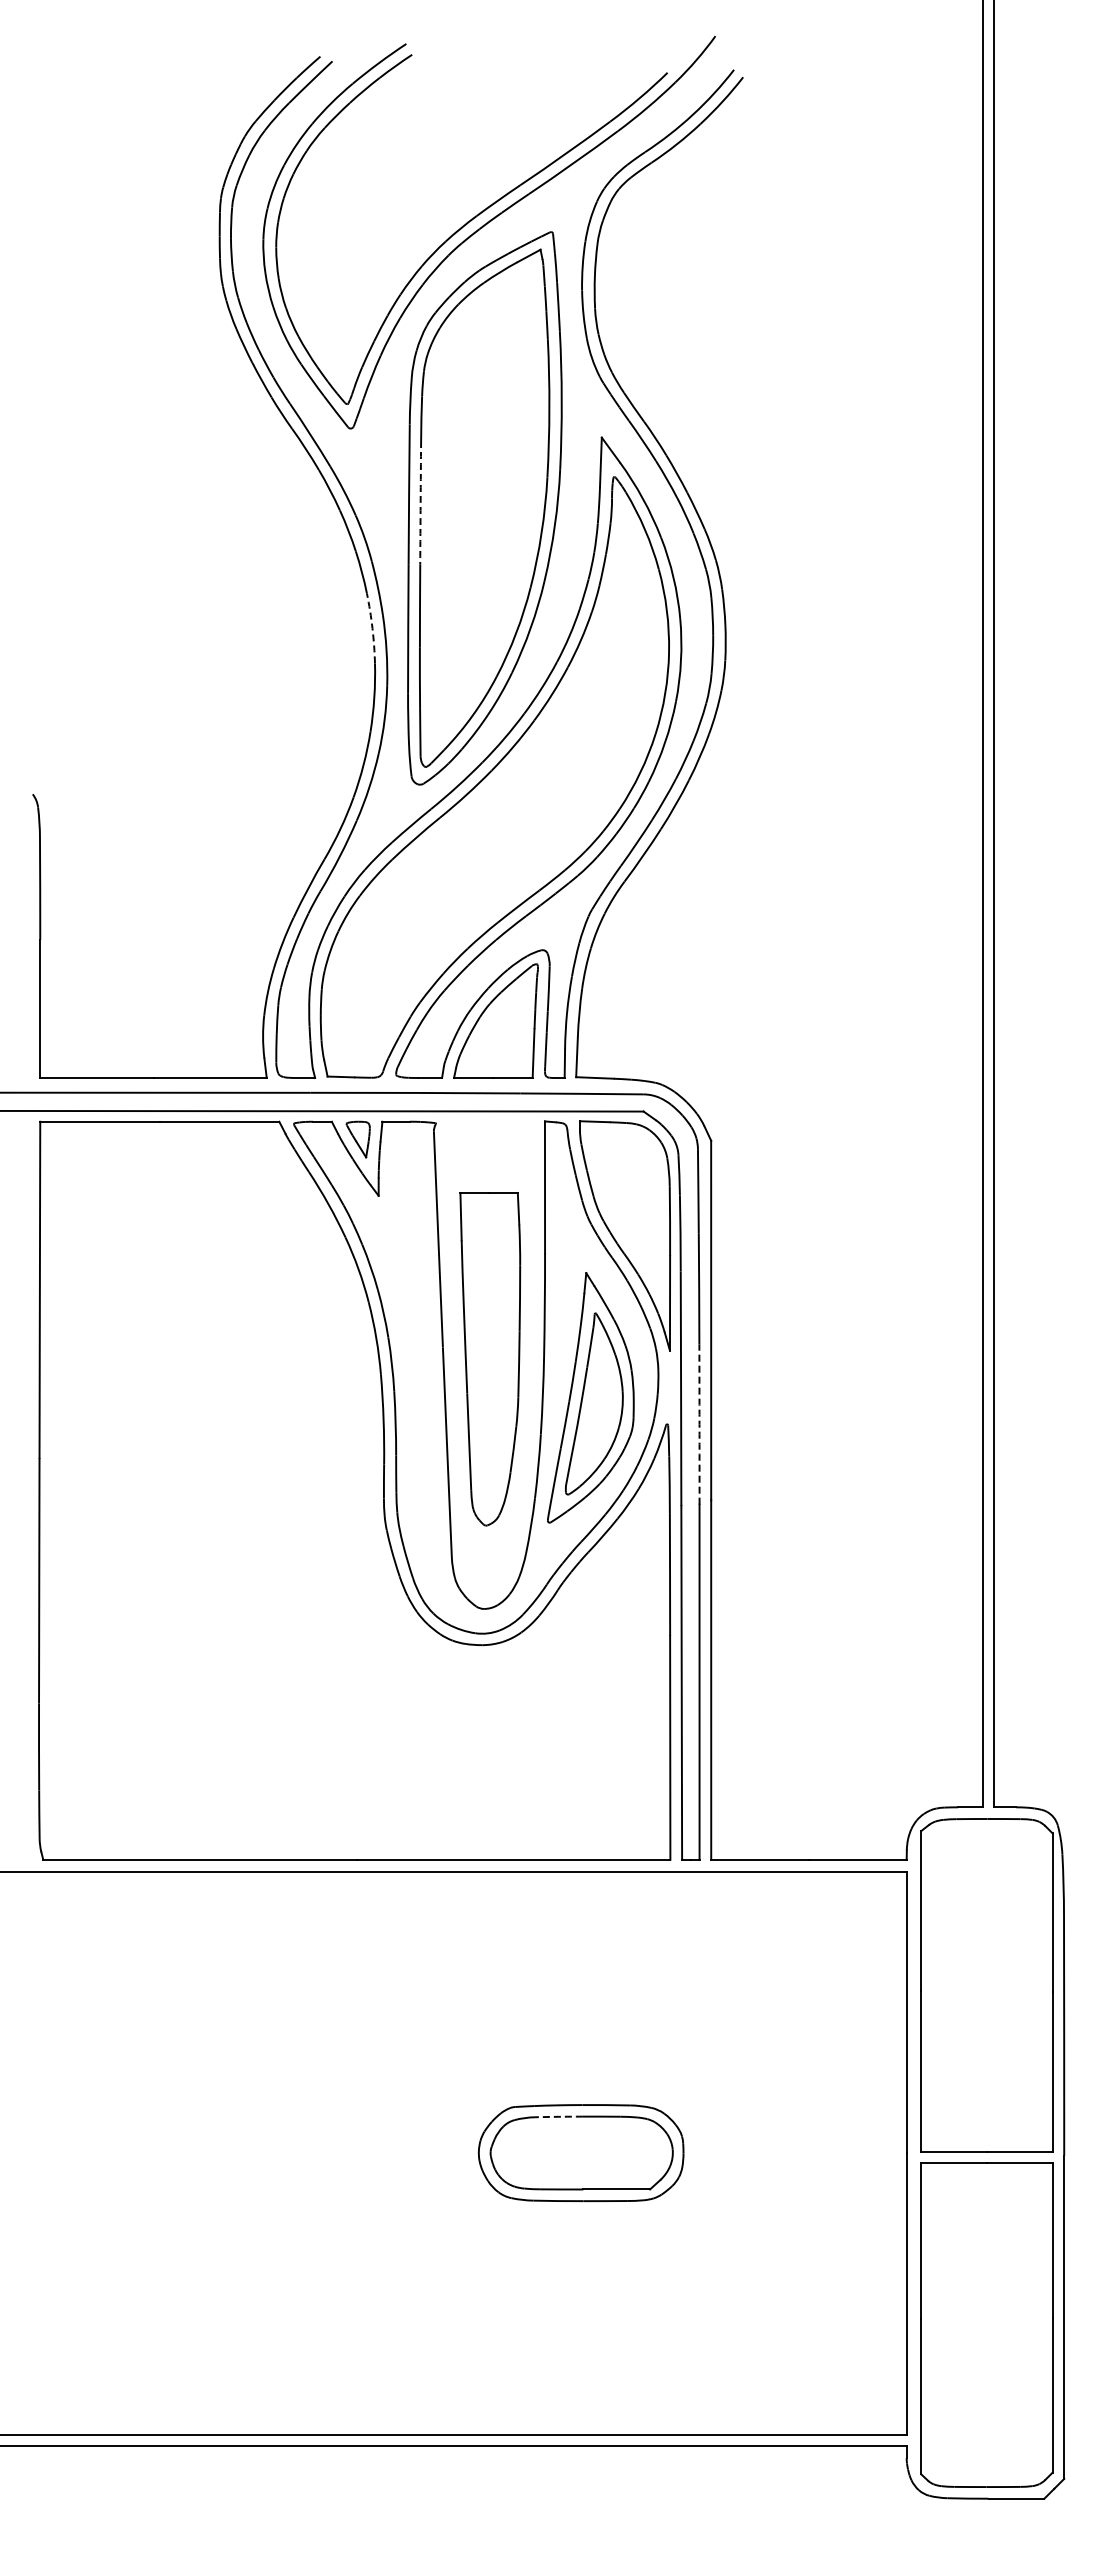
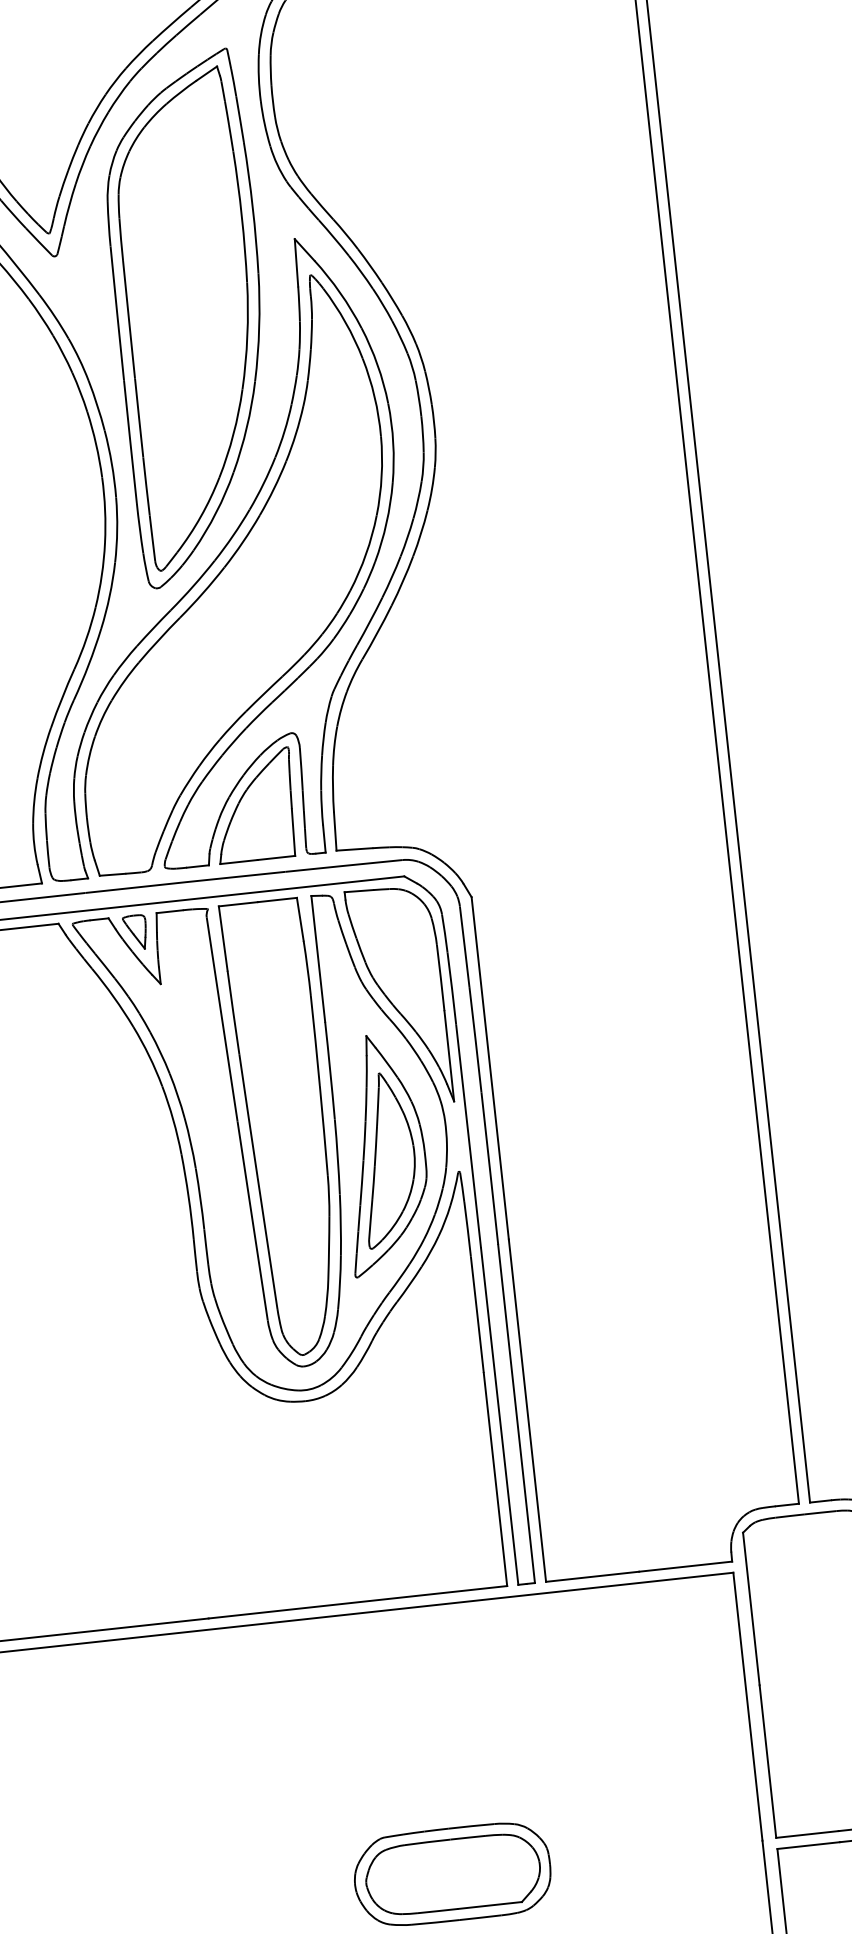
arc: (420, 502) -> (128, 319), dashed -> solid
arc: (372, 628) -> (96, 444), dashed -> solid
part: (489, 1358) -> (283, 1127), size x1.43
arc: (699, 1424) -> (489, 1168), dashed -> solid
arc: (558, 2116) -> (427, 1842), dashed -> solid

